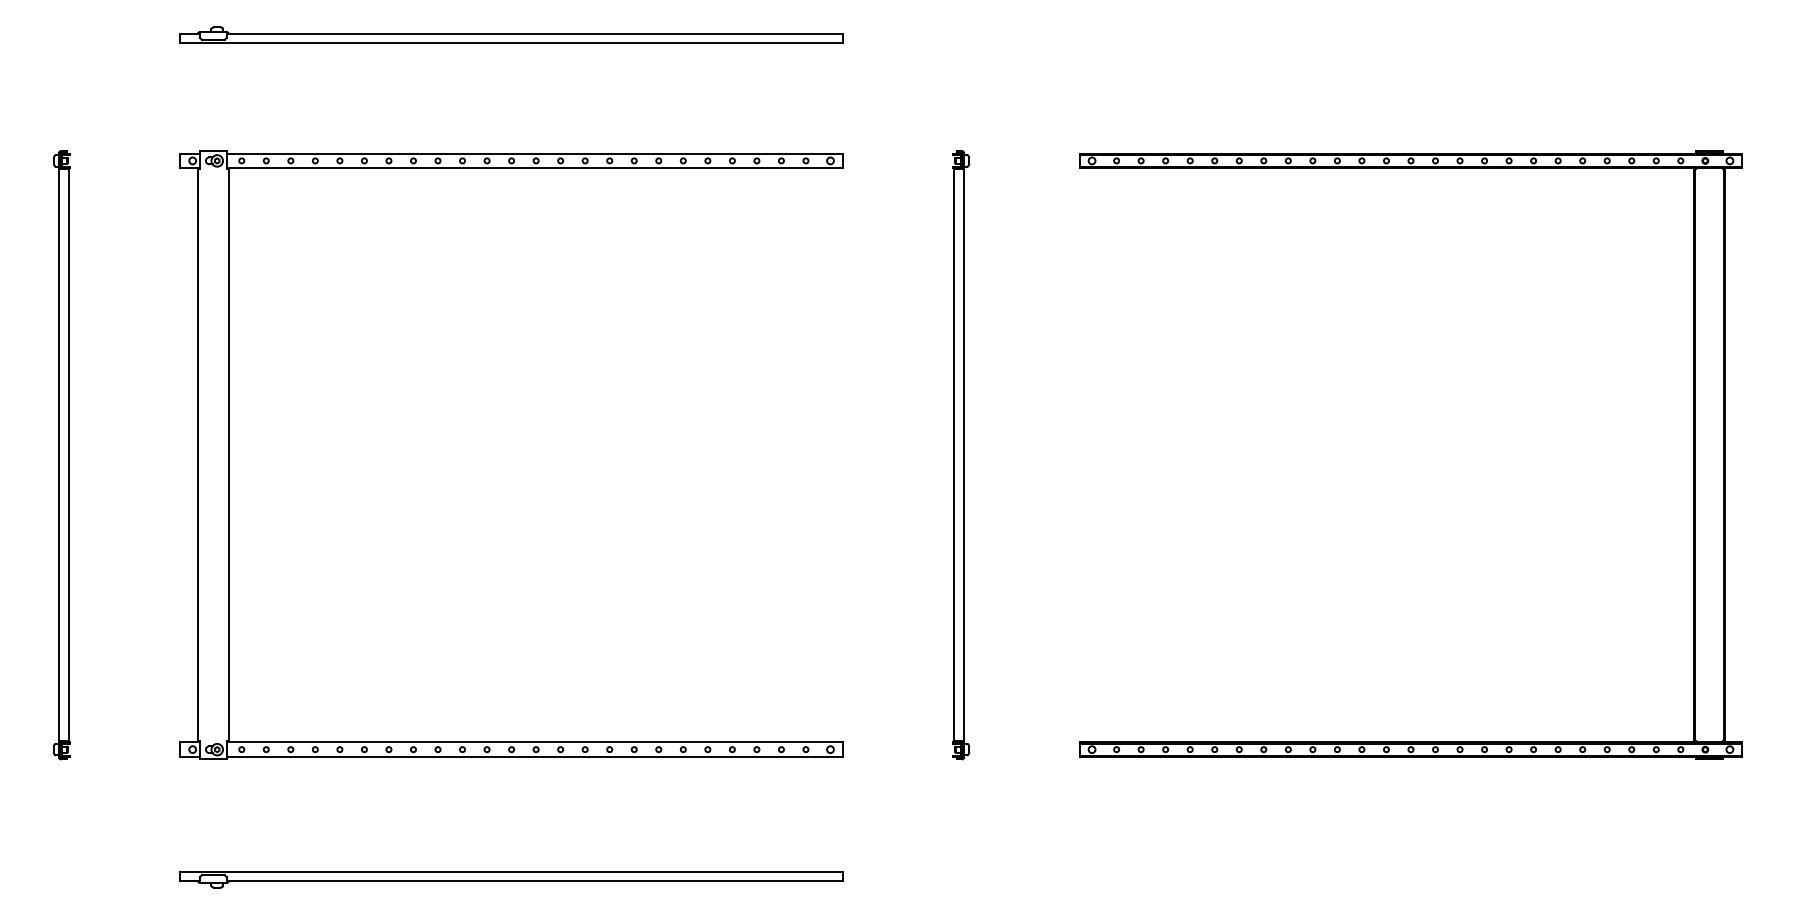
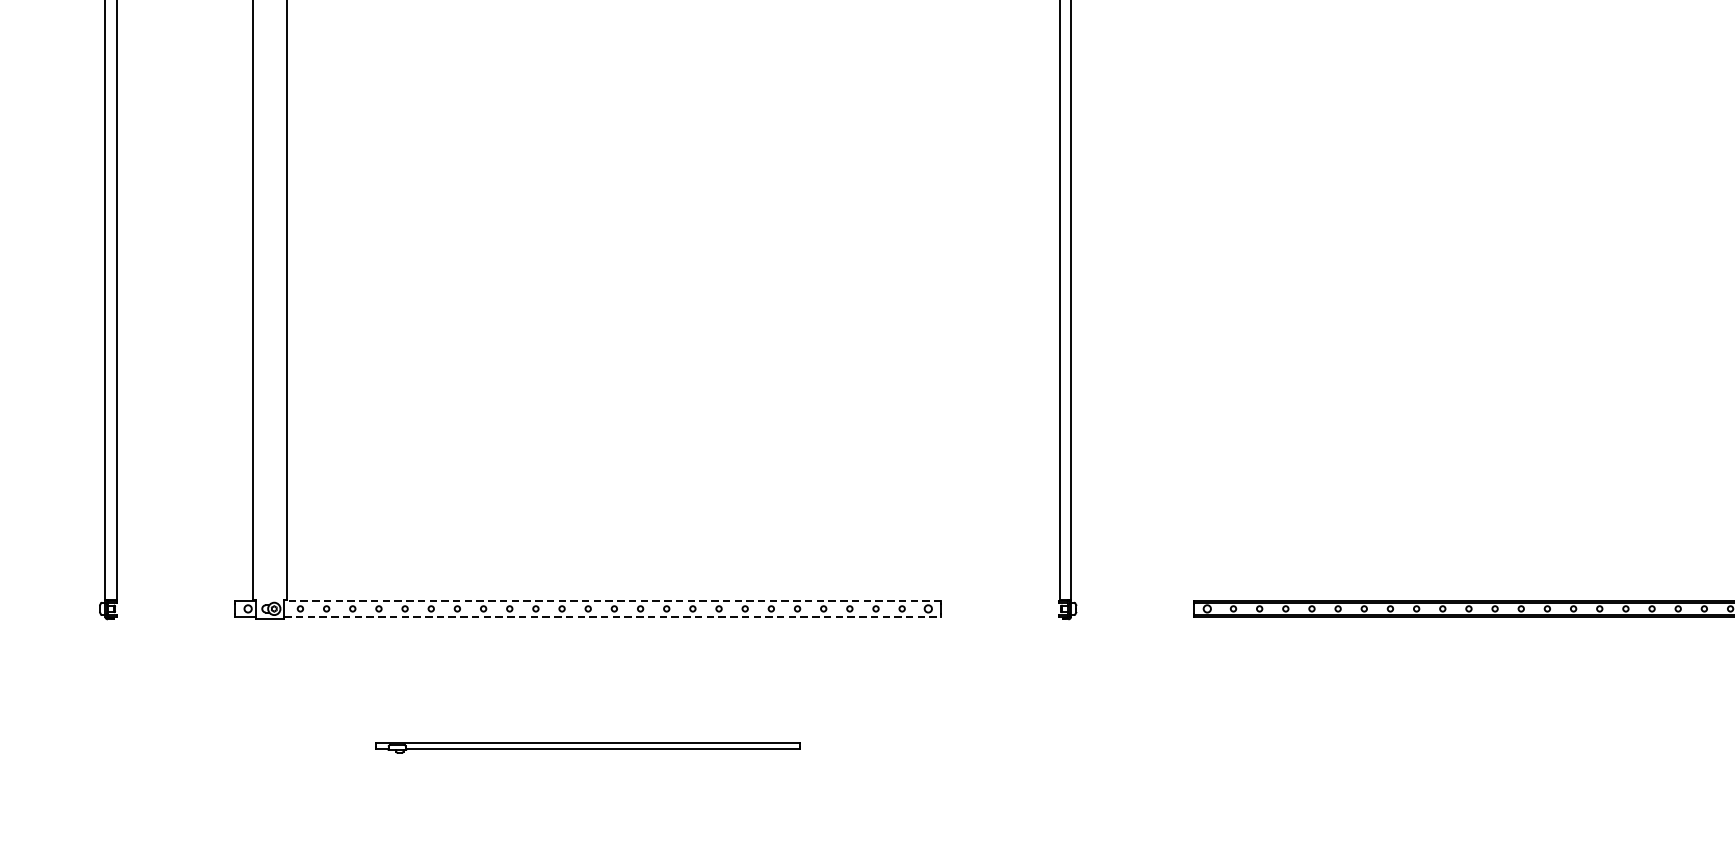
line: (534, 742) -> (612, 601), solid -> dashed
line: (535, 757) -> (613, 617), solid -> dashed
part: (511, 879) -> (588, 747), size x0.6

